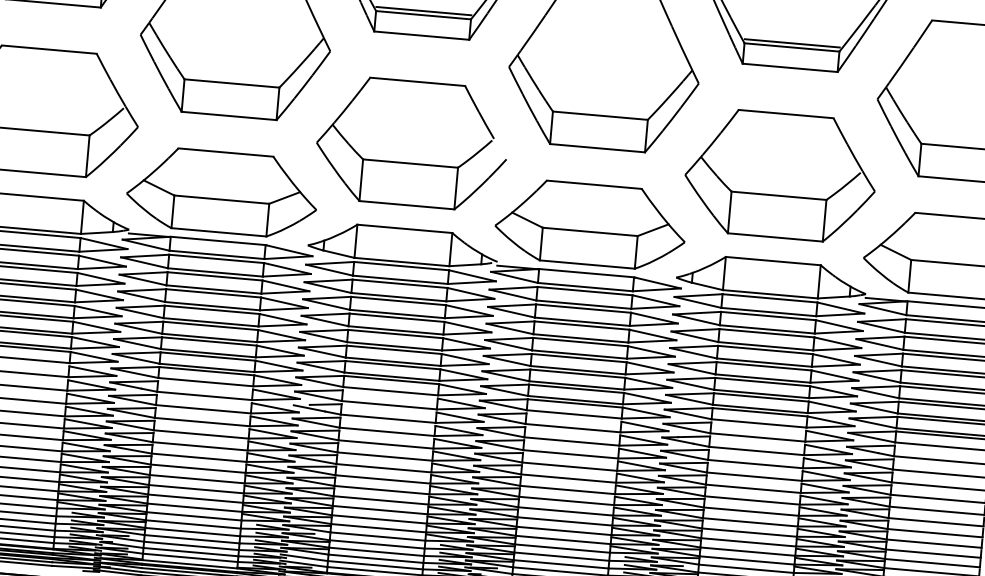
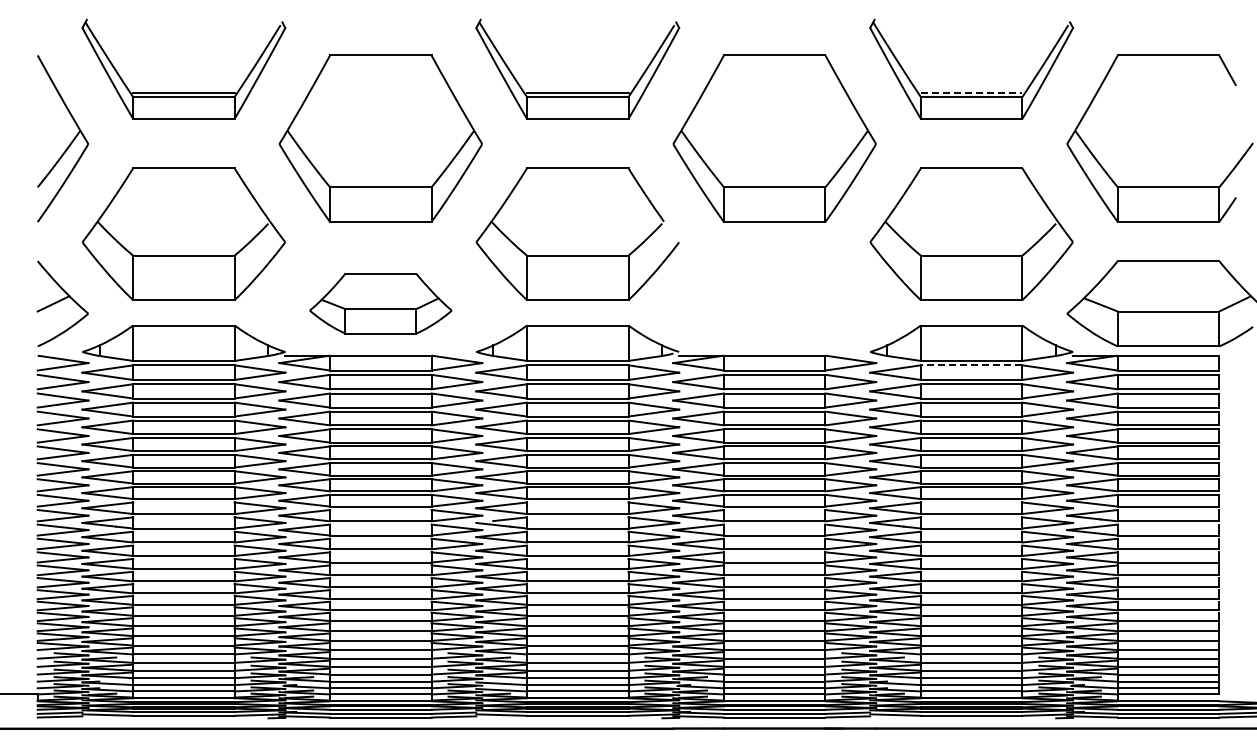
line: (792, 43) -> (971, 92), solid -> dashed
part: (222, 192) -> (380, 303), size x0.7
part: (590, 224) -> (774, 303), removed
line: (769, 298) -> (971, 365), solid -> dashed

